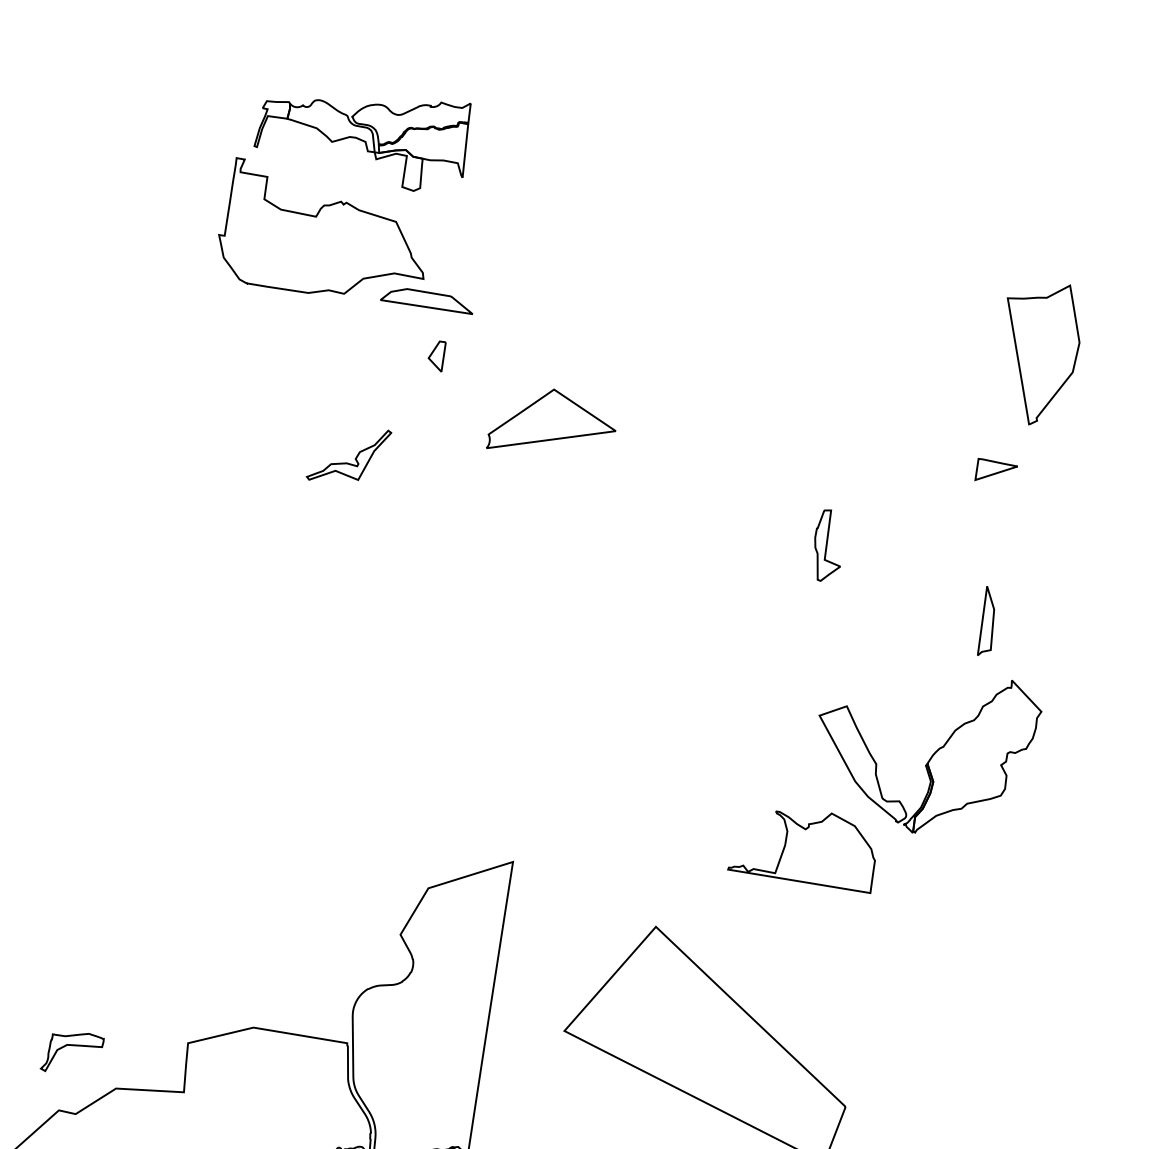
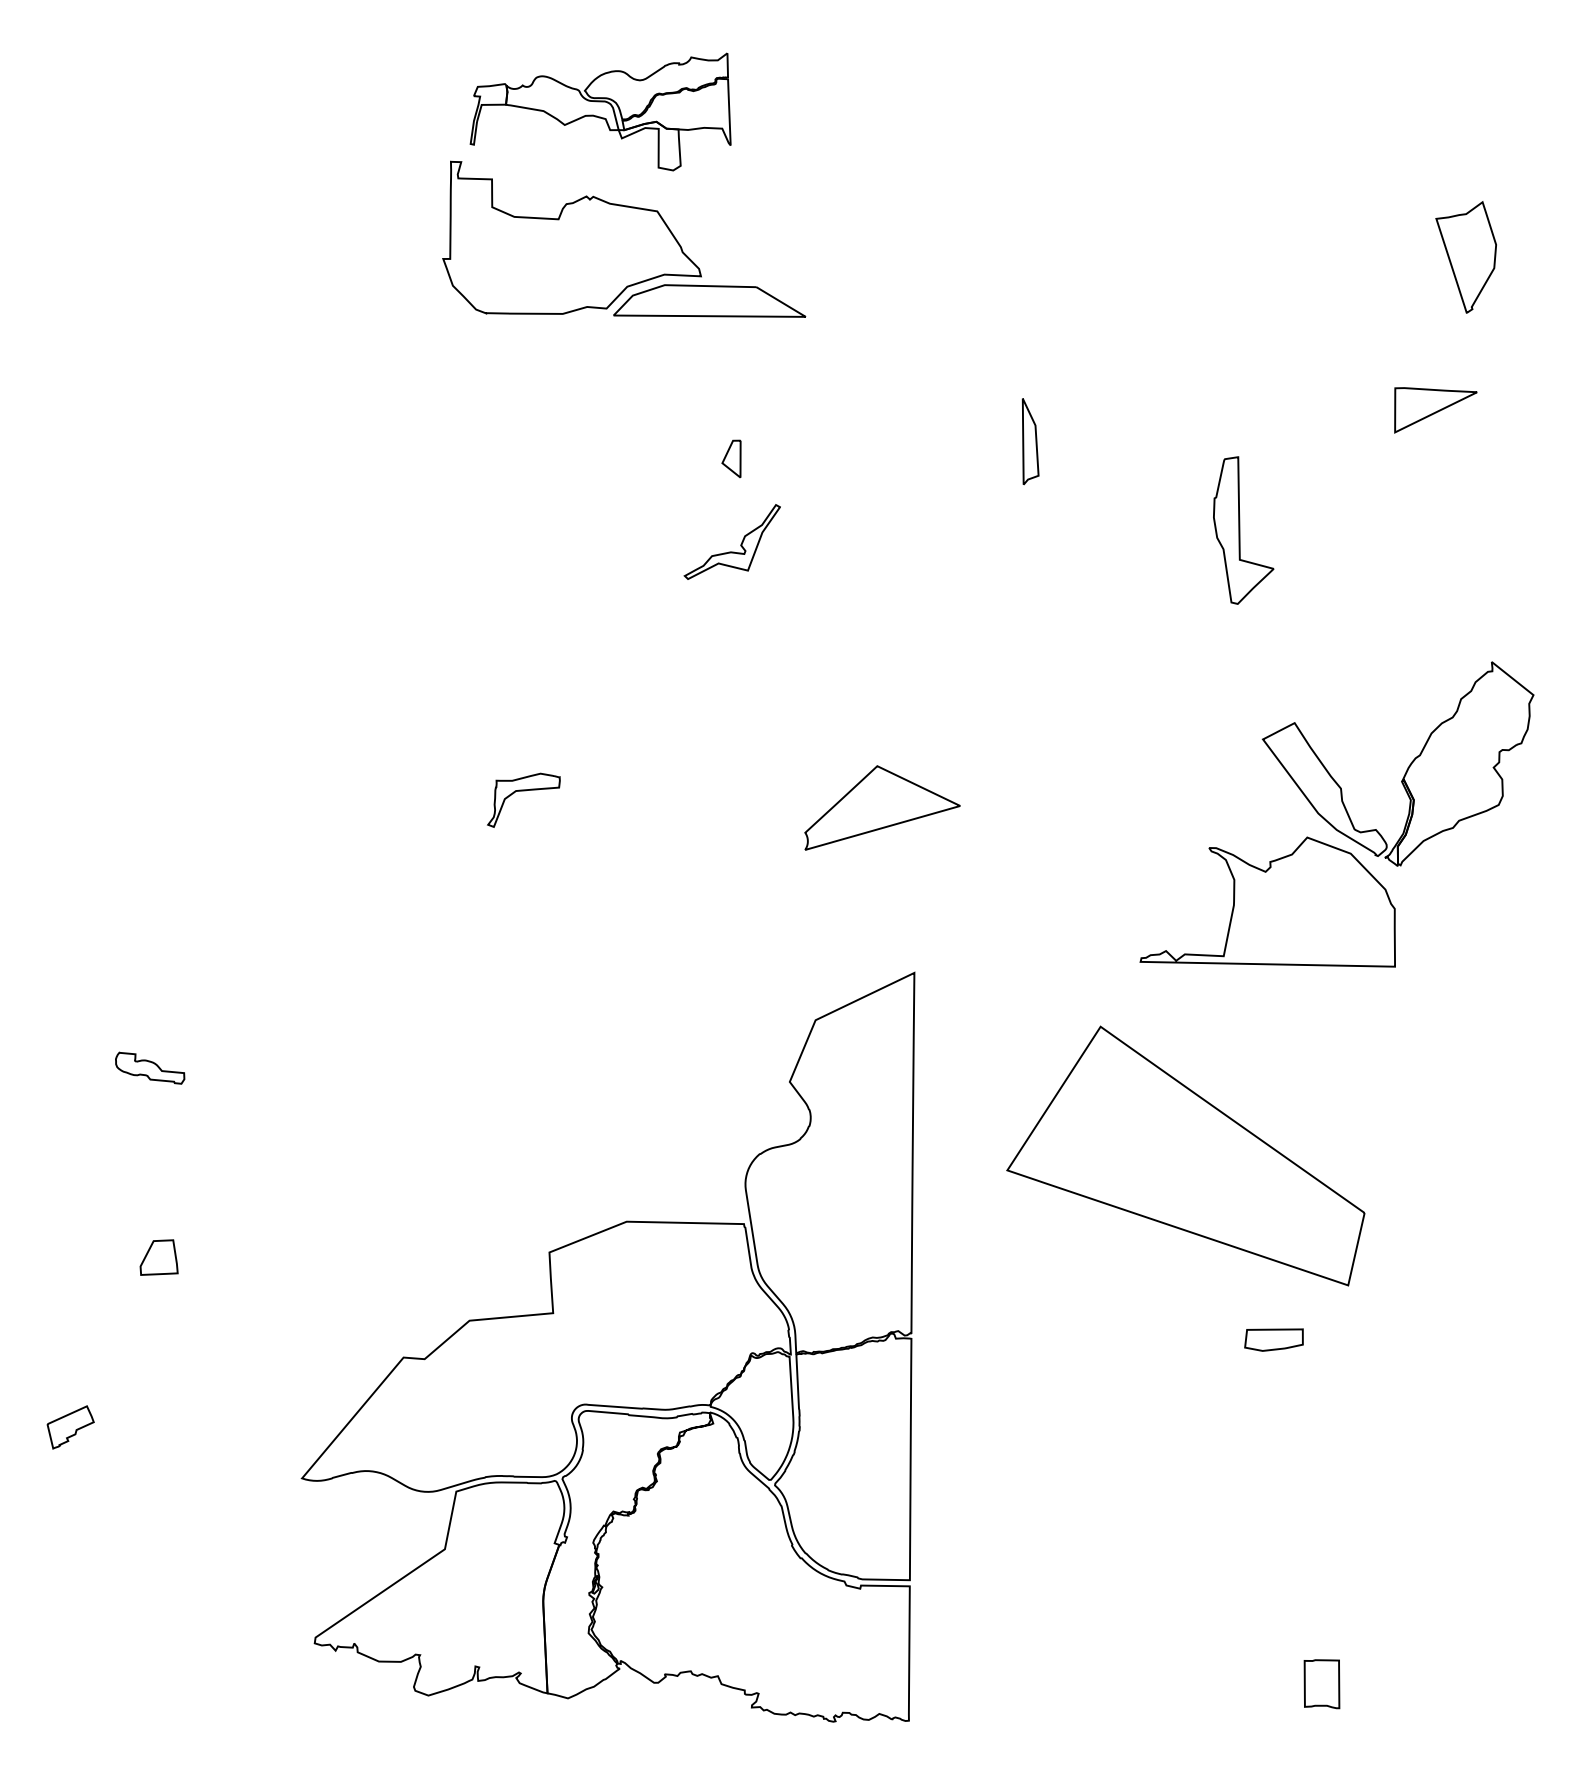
part: (427, 299) -> (709, 300), size x1.67
part: (1038, 353) -> (1465, 257), size x0.62
part: (436, 355) -> (731, 458), moved
part: (553, 423) -> (882, 807), moved
part: (355, 458) -> (740, 544), moved
part: (996, 472) -> (1435, 410), size x1.67
part: (828, 546) -> (1243, 530), size x1.67
part: (988, 621) -> (1030, 441), moved
part: (804, 846) -> (1267, 901), size x1.43
part: (73, 1046) -> (523, 791), moved

